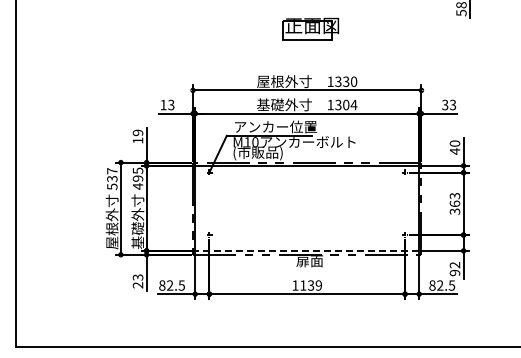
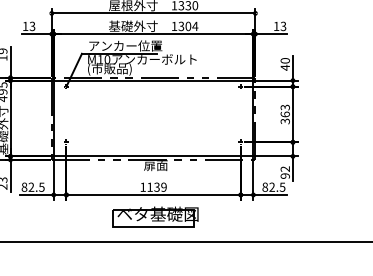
text: (445, 104) -> (276, 25), 33 -> 13
line: (306, 250) -> (152, 156), dashed -> solid
part: (309, 318) -> (155, 216), added

